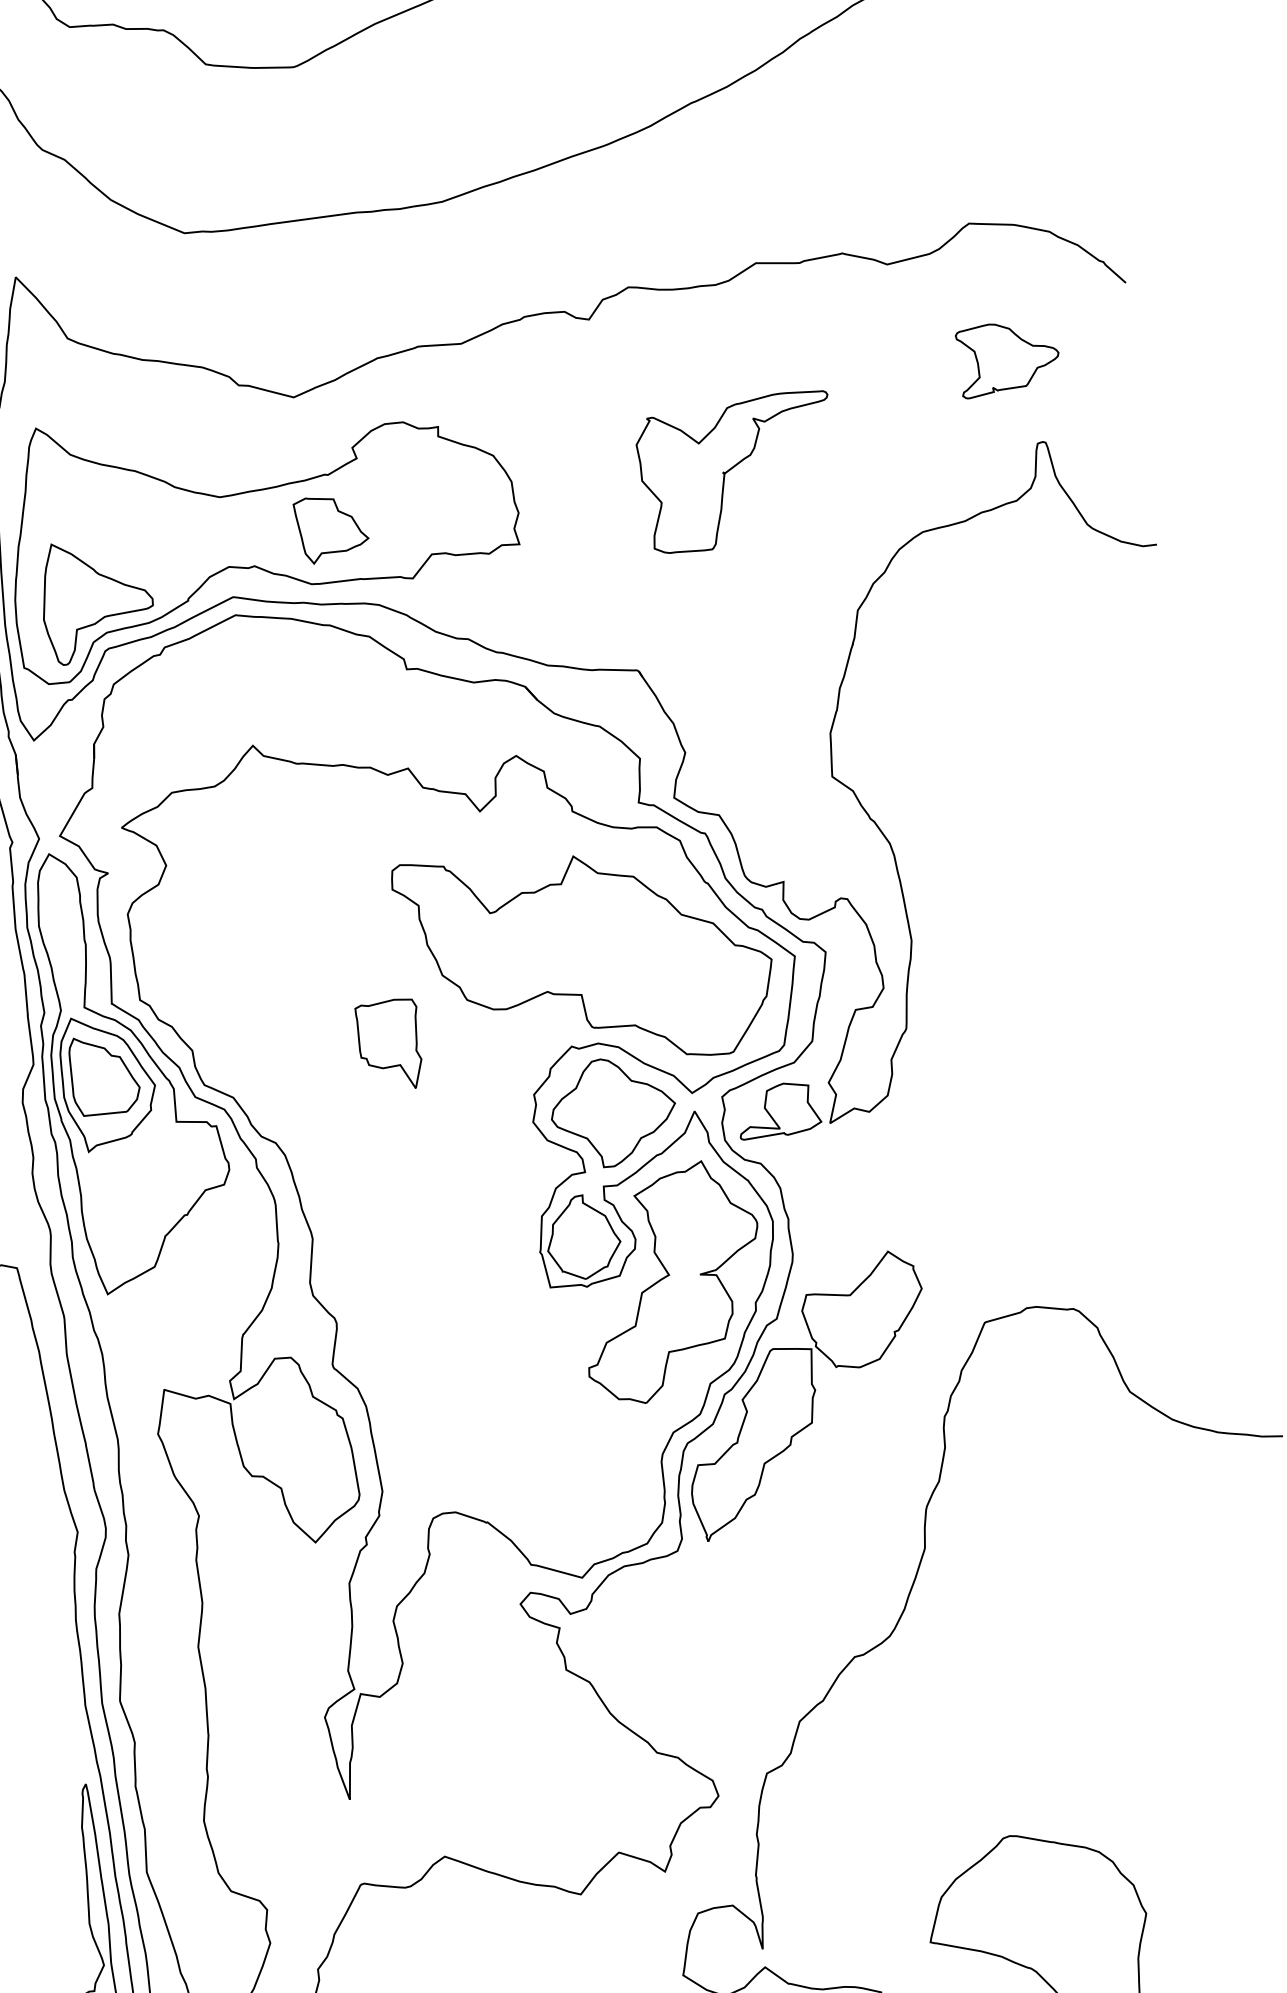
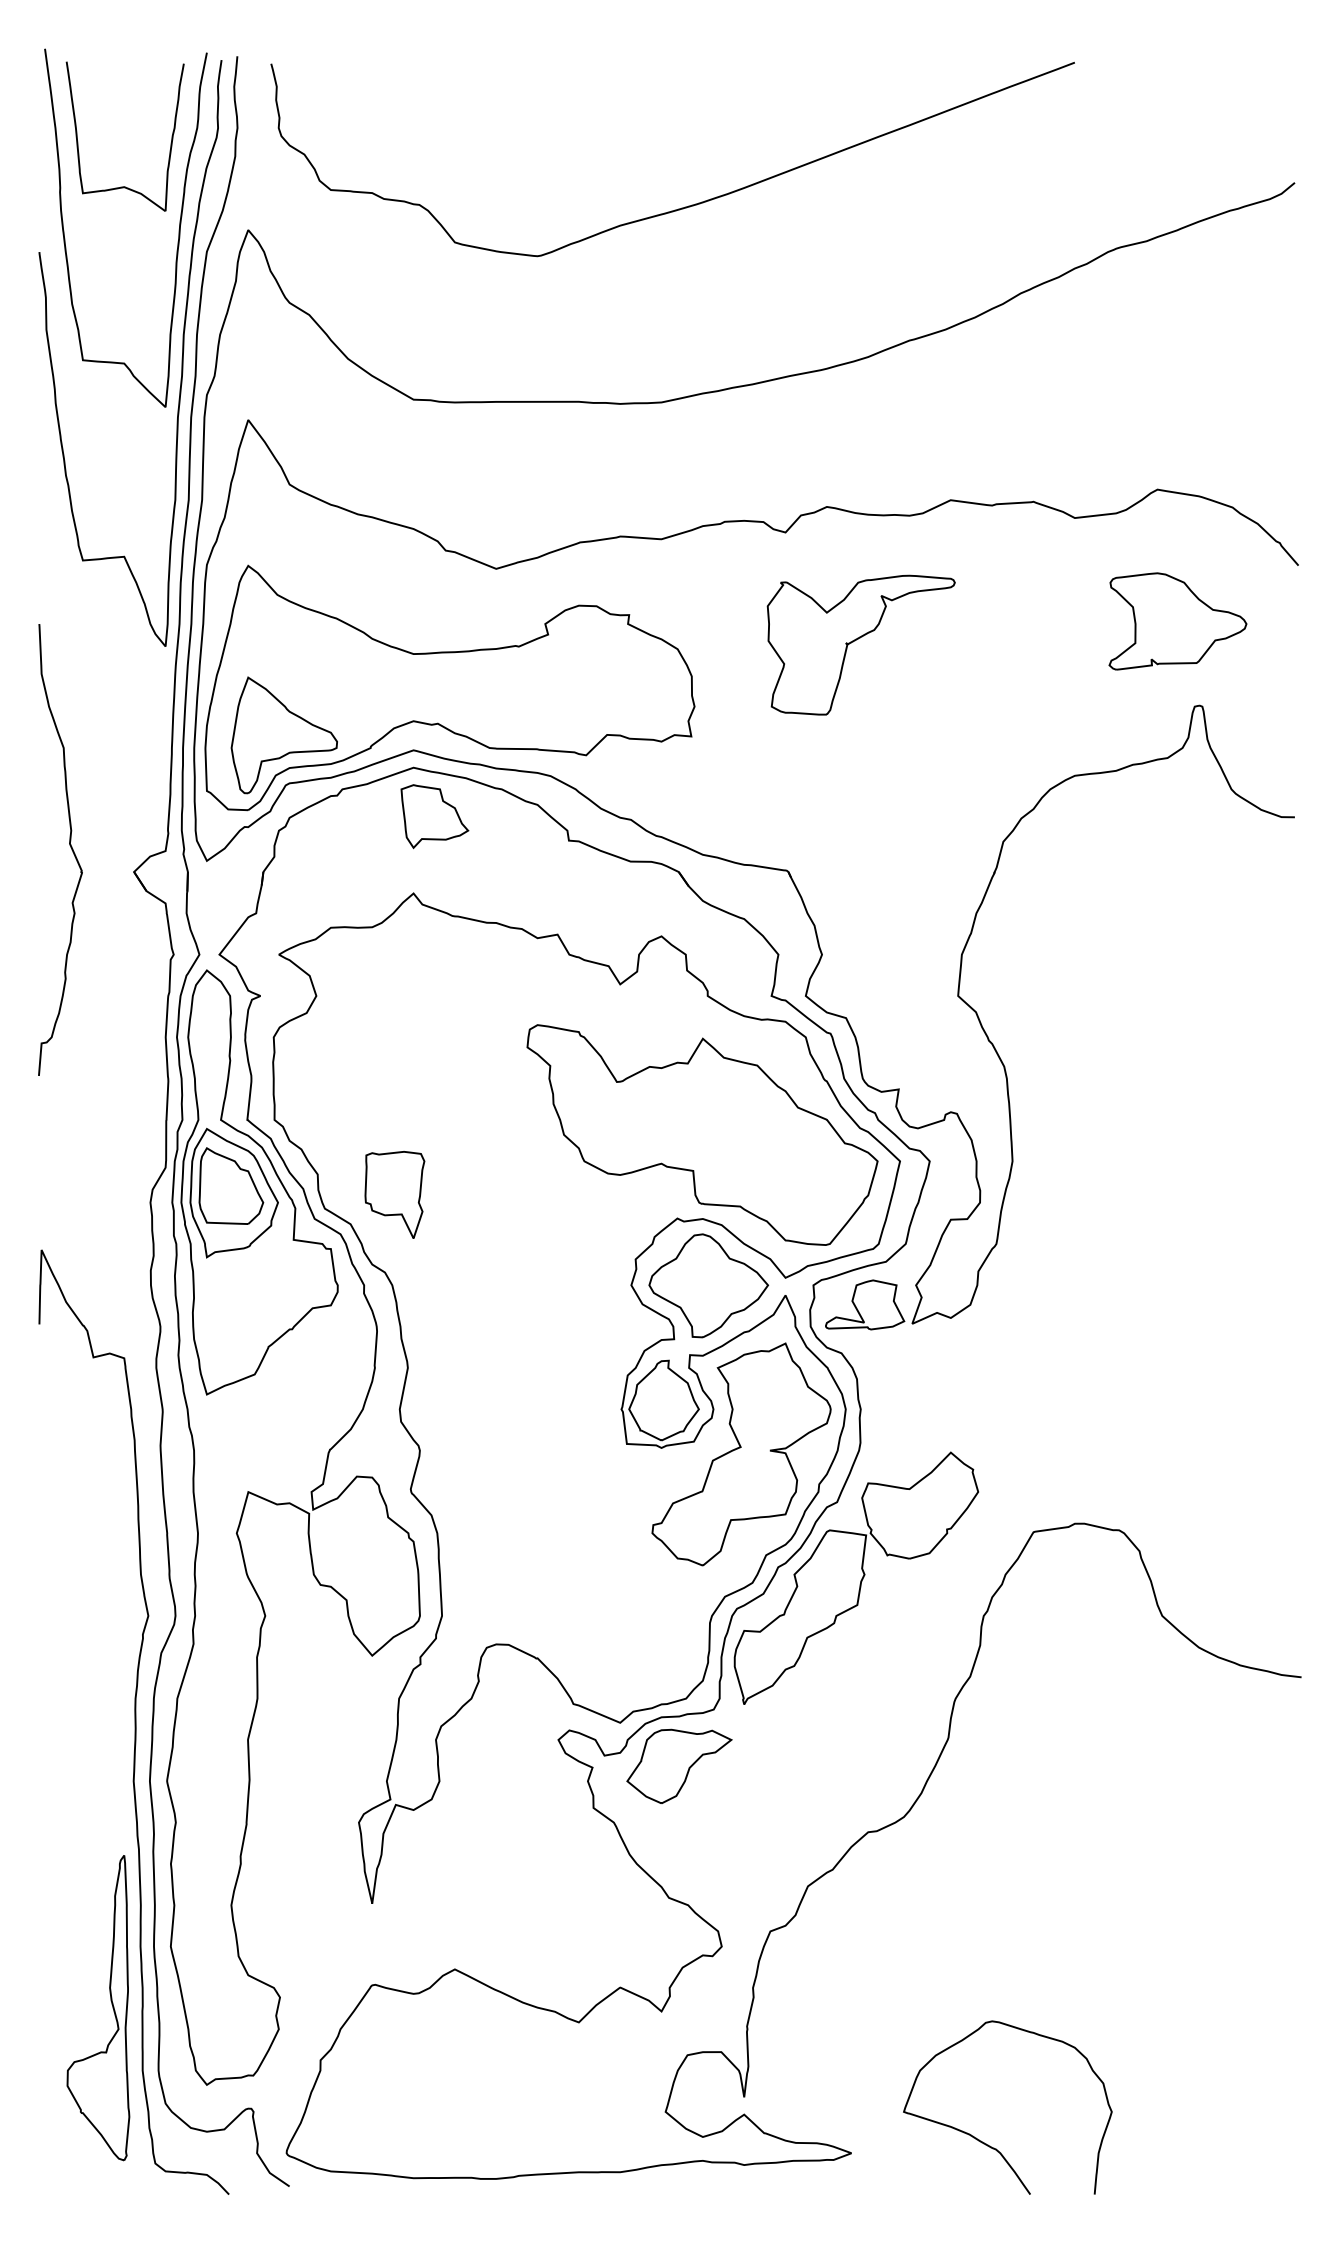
part: (1008, 357) -> (1177, 621), size x1.43
part: (738, 471) -> (860, 644), moved
part: (331, 528) -> (434, 816), moved
part: (390, 1045) -> (394, 1194), moved
part: (649, 1613) -> (679, 1765), added

